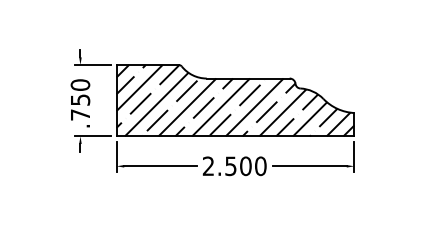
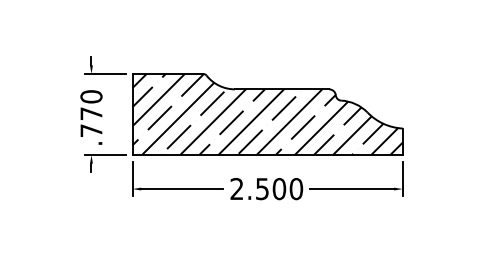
text: (80, 99) -> (91, 113), .750 -> .770

